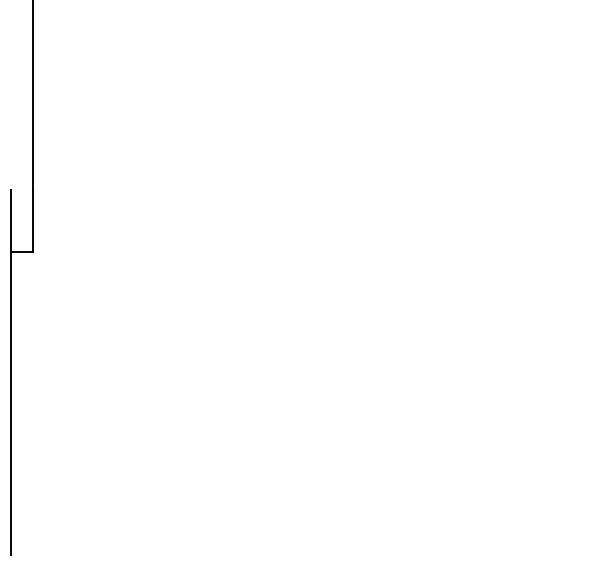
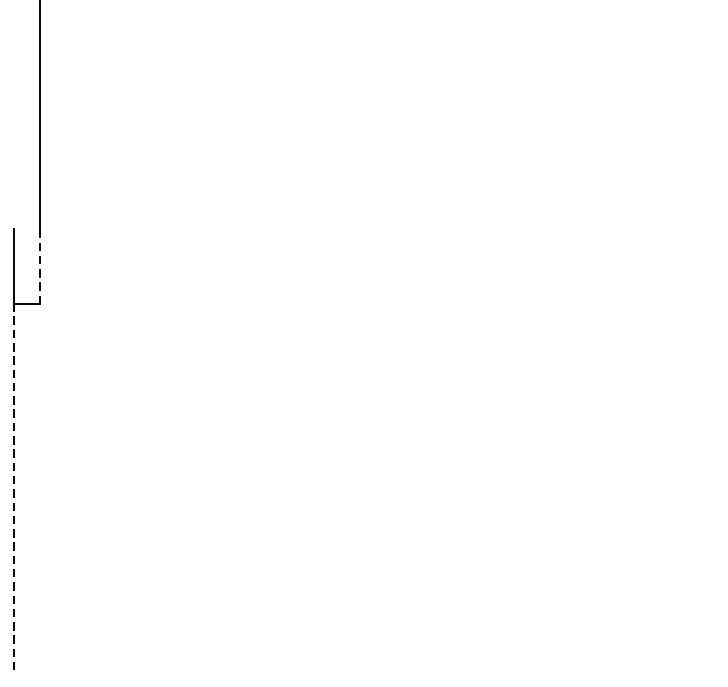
line: (32, 220) -> (39, 266), solid -> dashed
line: (11, 403) -> (13, 487), solid -> dashed

